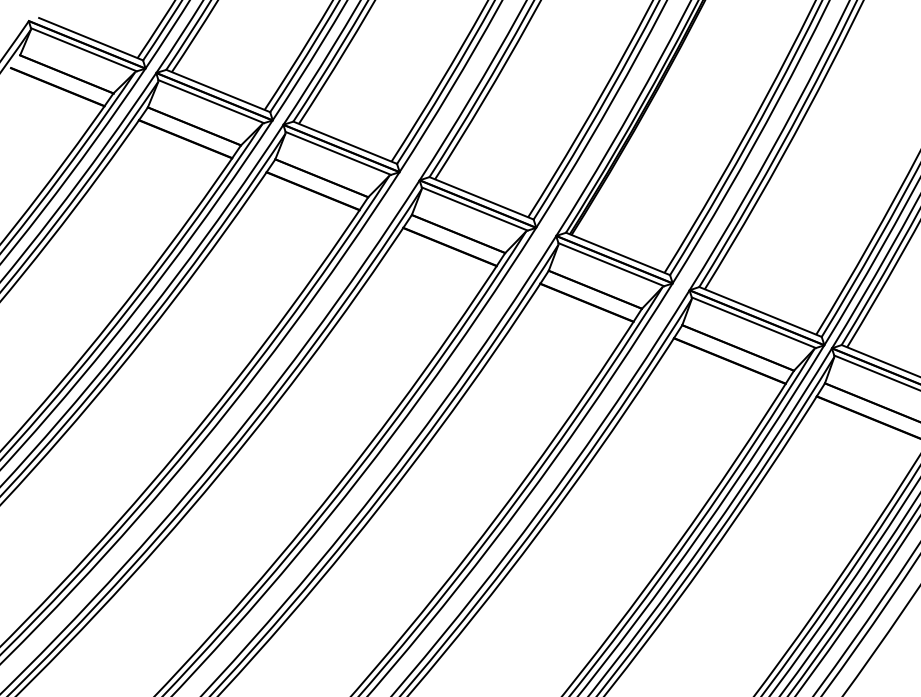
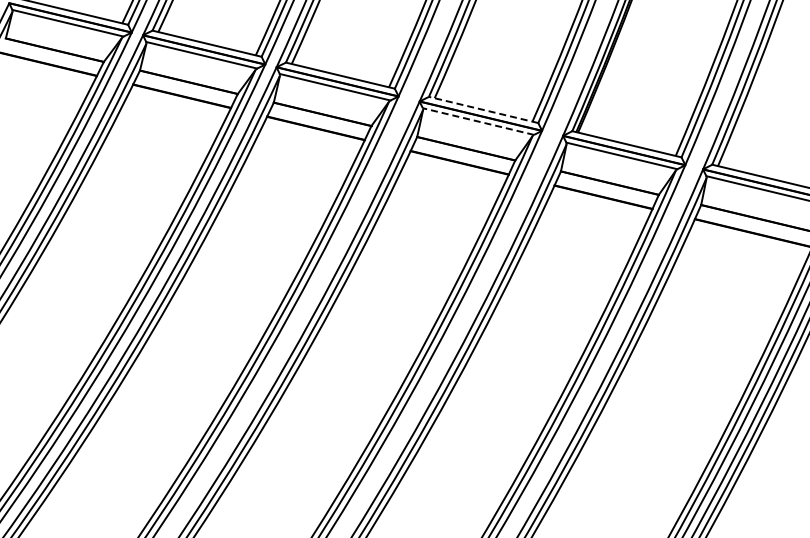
line: (481, 198) -> (483, 110), solid -> dashed
line: (474, 208) -> (478, 121), solid -> dashed

